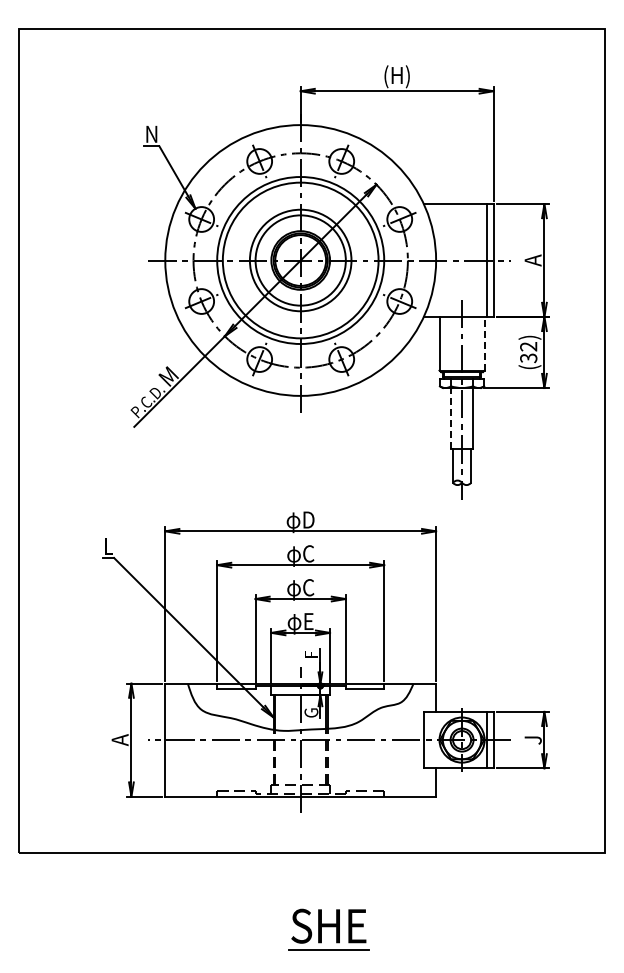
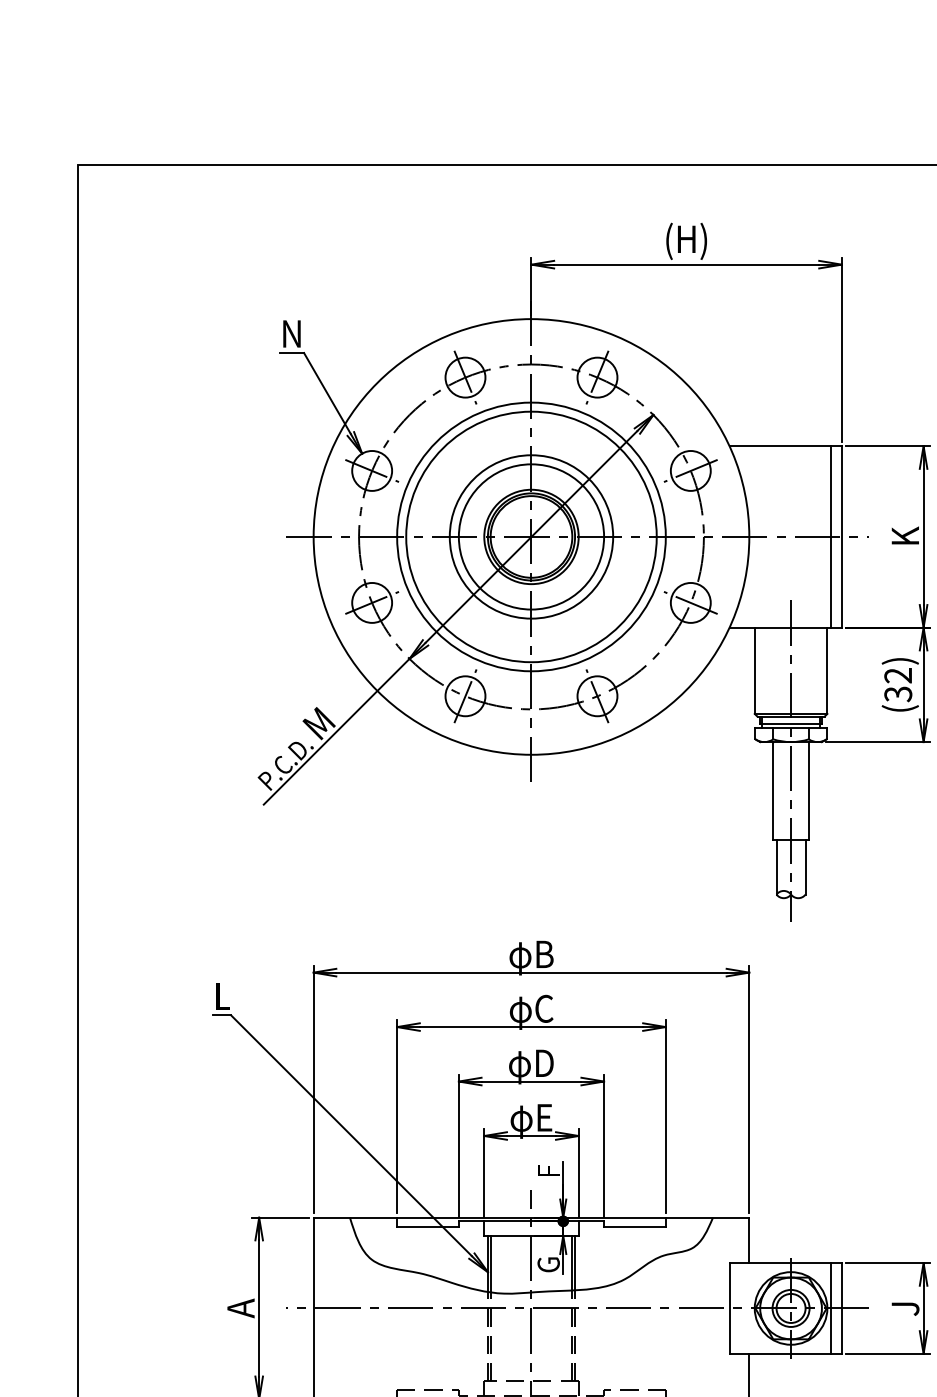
text: (532, 260) -> (904, 536), A -> K
line: (484, 343) -> (827, 670), dashed -> solid
line: (450, 417) -> (772, 789), dashed -> solid
text: (300, 521) -> (531, 956), φD -> φB
text: (300, 589) -> (531, 1066), φC -> φD

